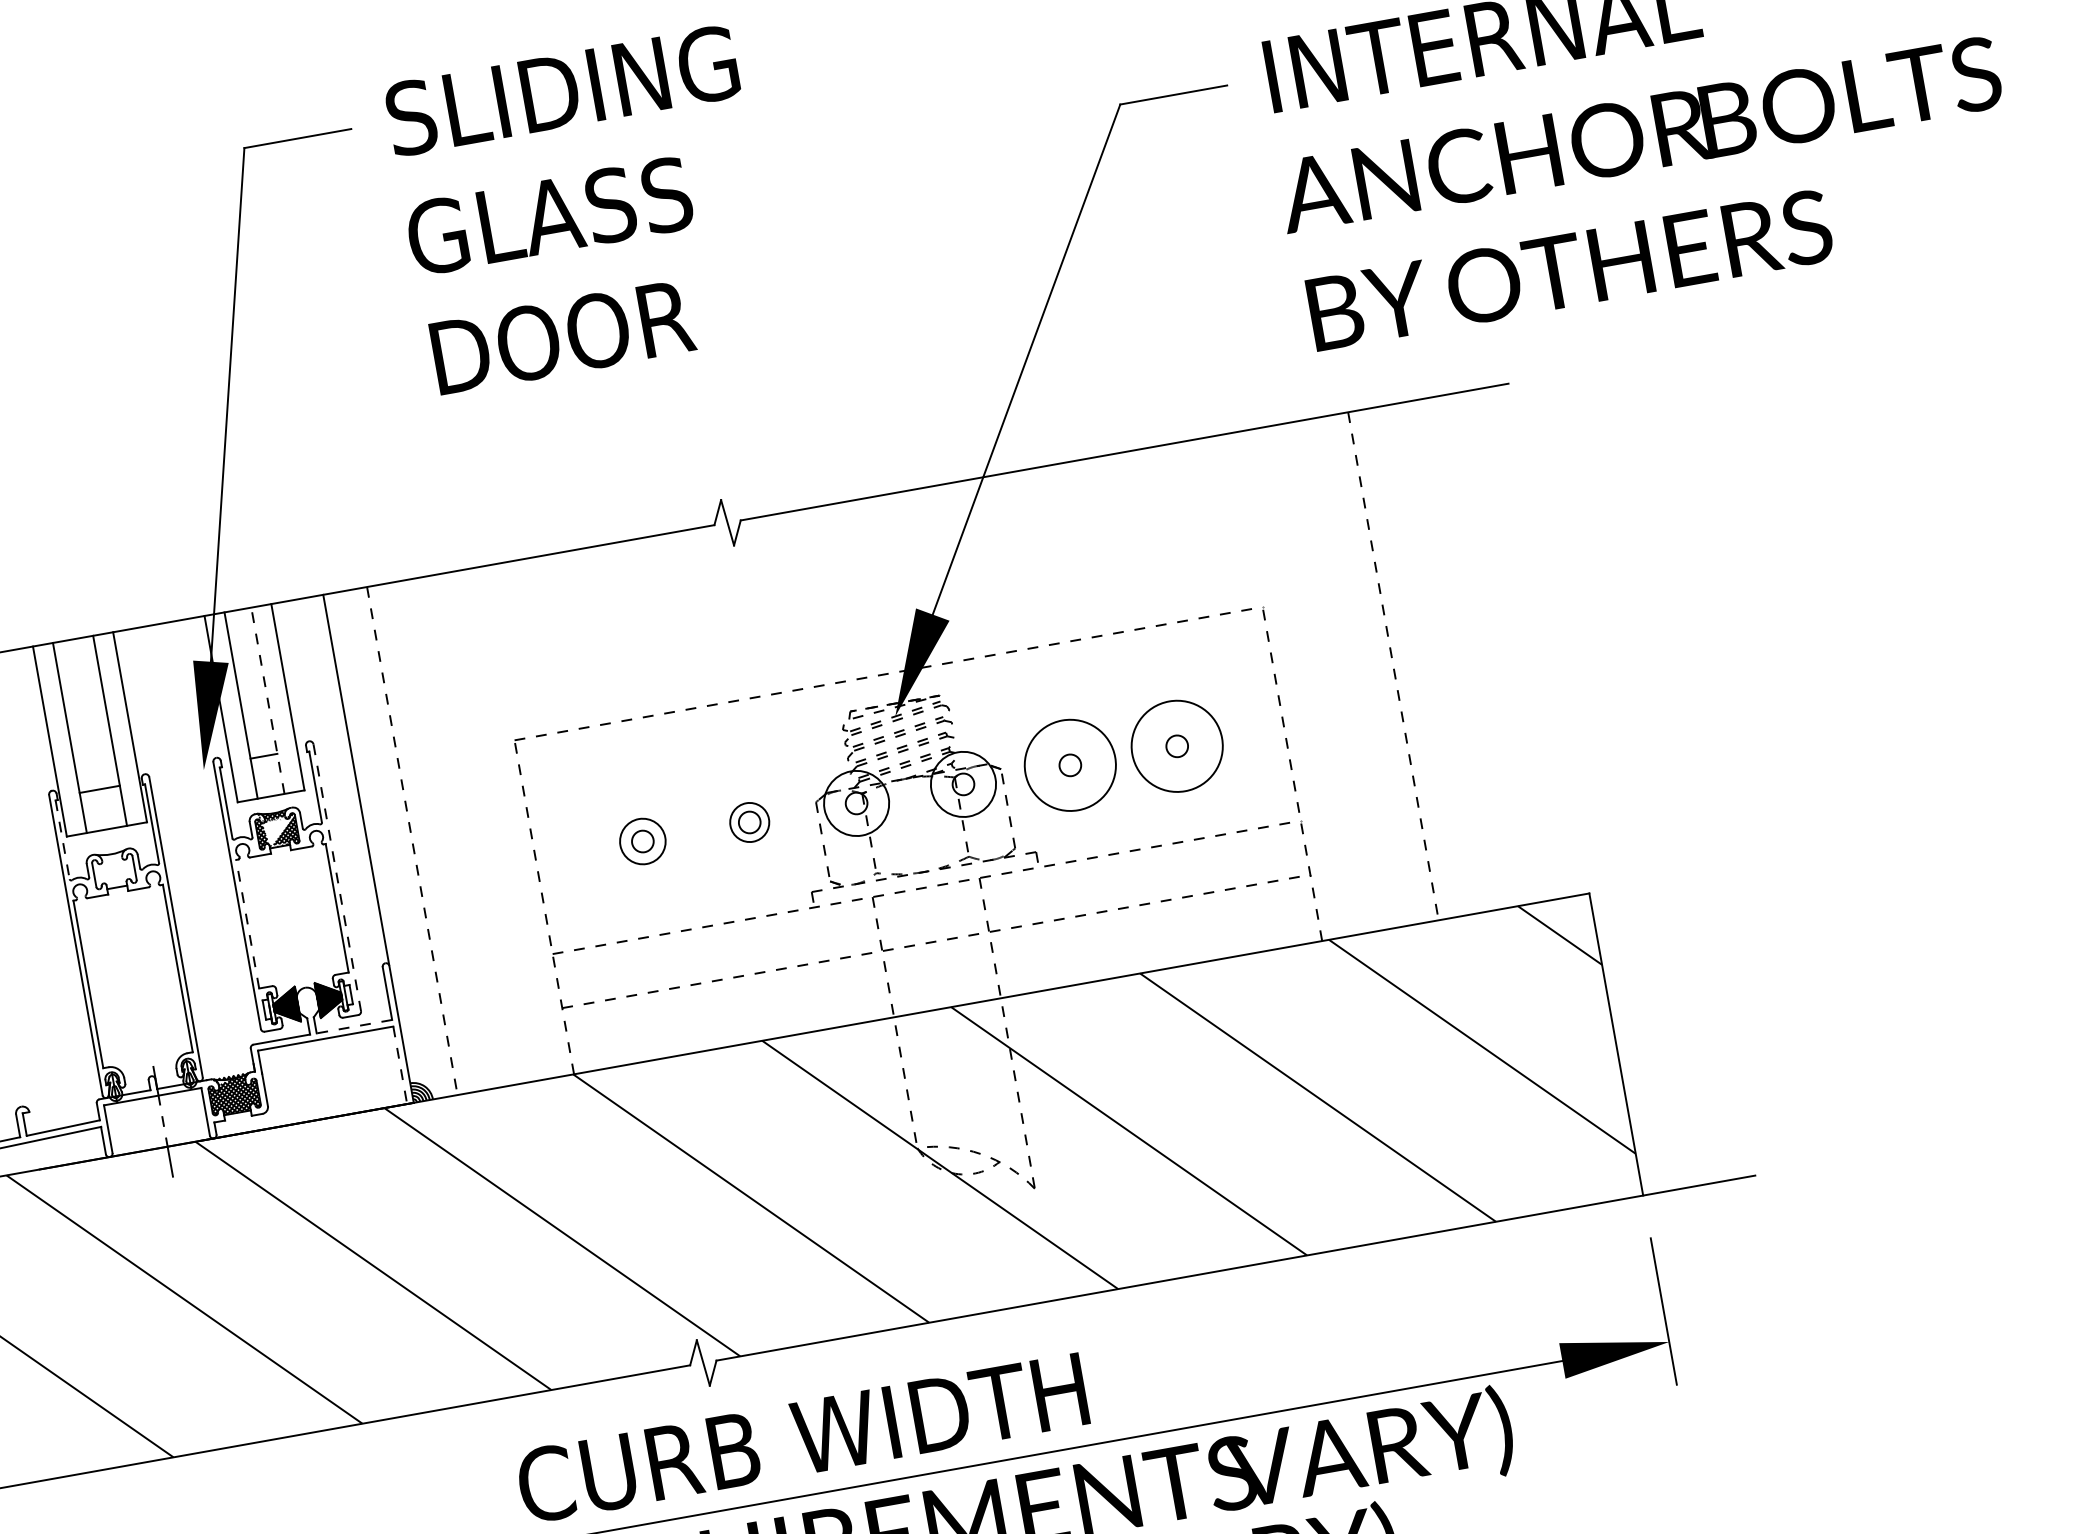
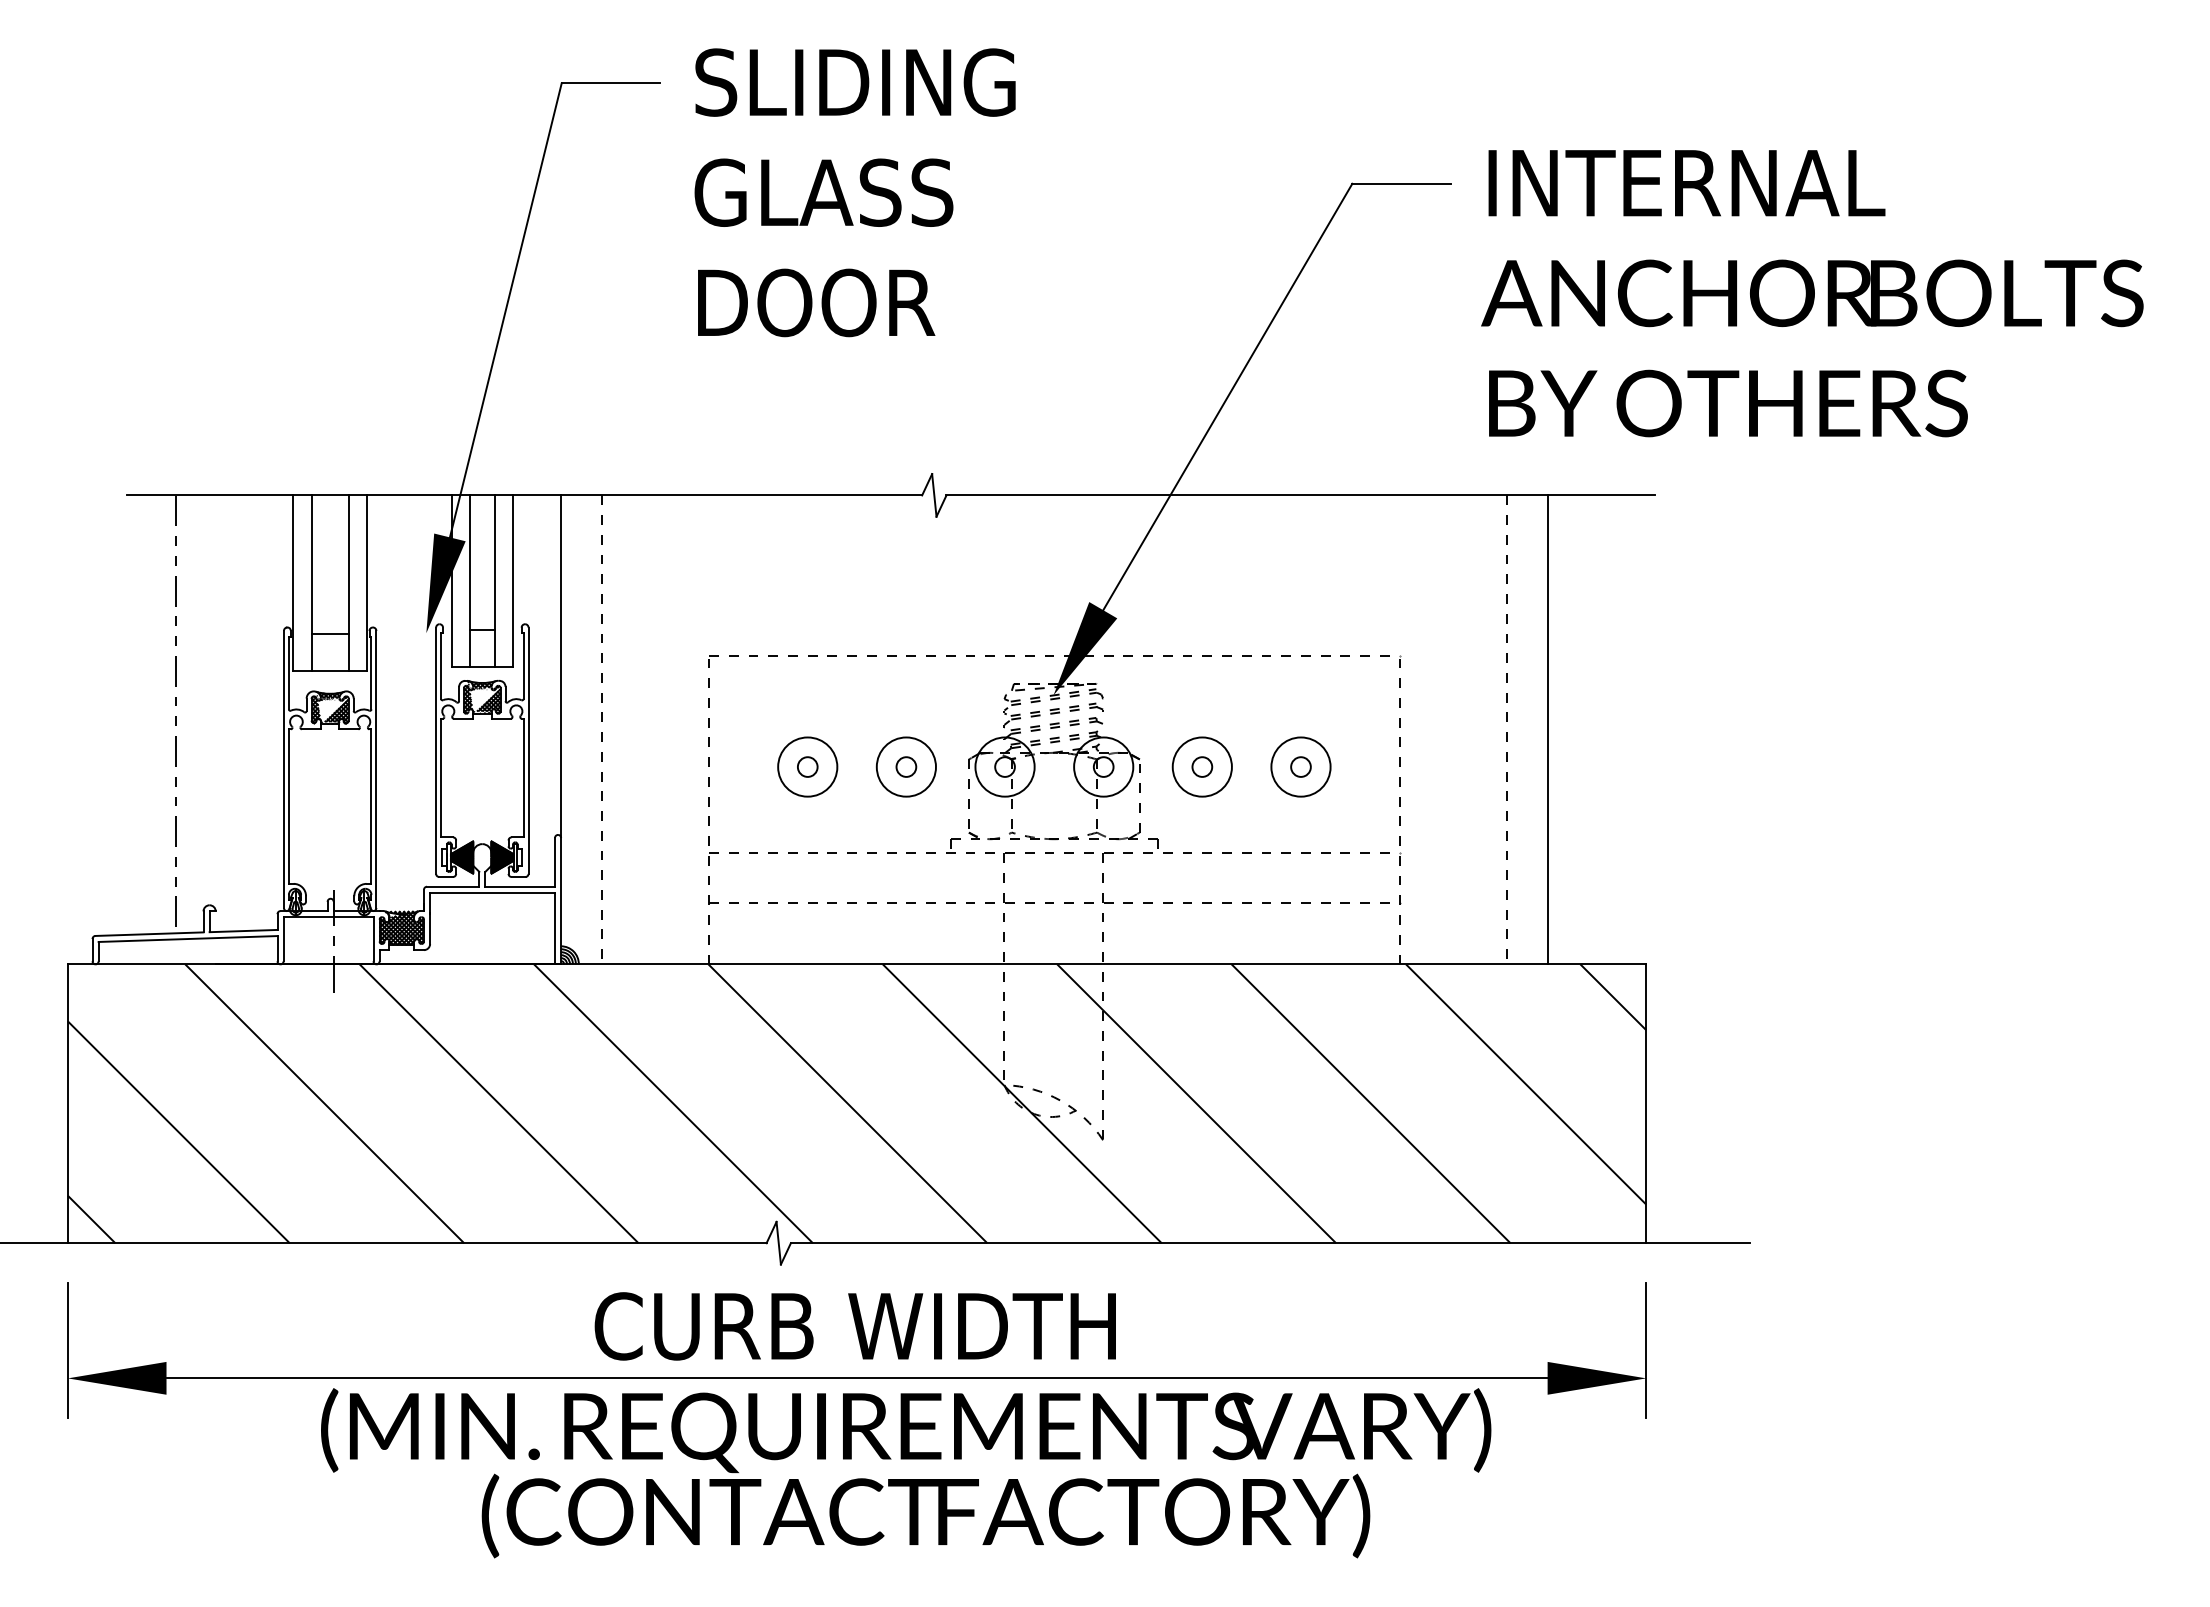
line: (1437, 658) -> (1547, 729), added
line: (267, 700) -> (494, 581), dashed -> solid
circle: (1176, 745) -> (1300, 766), size x0.71
circle: (1069, 764) -> (1201, 766), size x0.71
circle: (748, 822) -> (905, 766), size x1.67
line: (62, 840) -> (288, 673), dashed -> solid
circle: (642, 840) -> (807, 766), size x1.43
hatch: (113, 869) -> (329, 707), added
line: (337, 878) -> (528, 751), dashed -> solid
line: (248, 923) -> (441, 777), dashed -> solid
line: (354, 1026) -> (520, 886), dashed -> solid
line: (400, 1065) -> (555, 928), dashed -> solid

